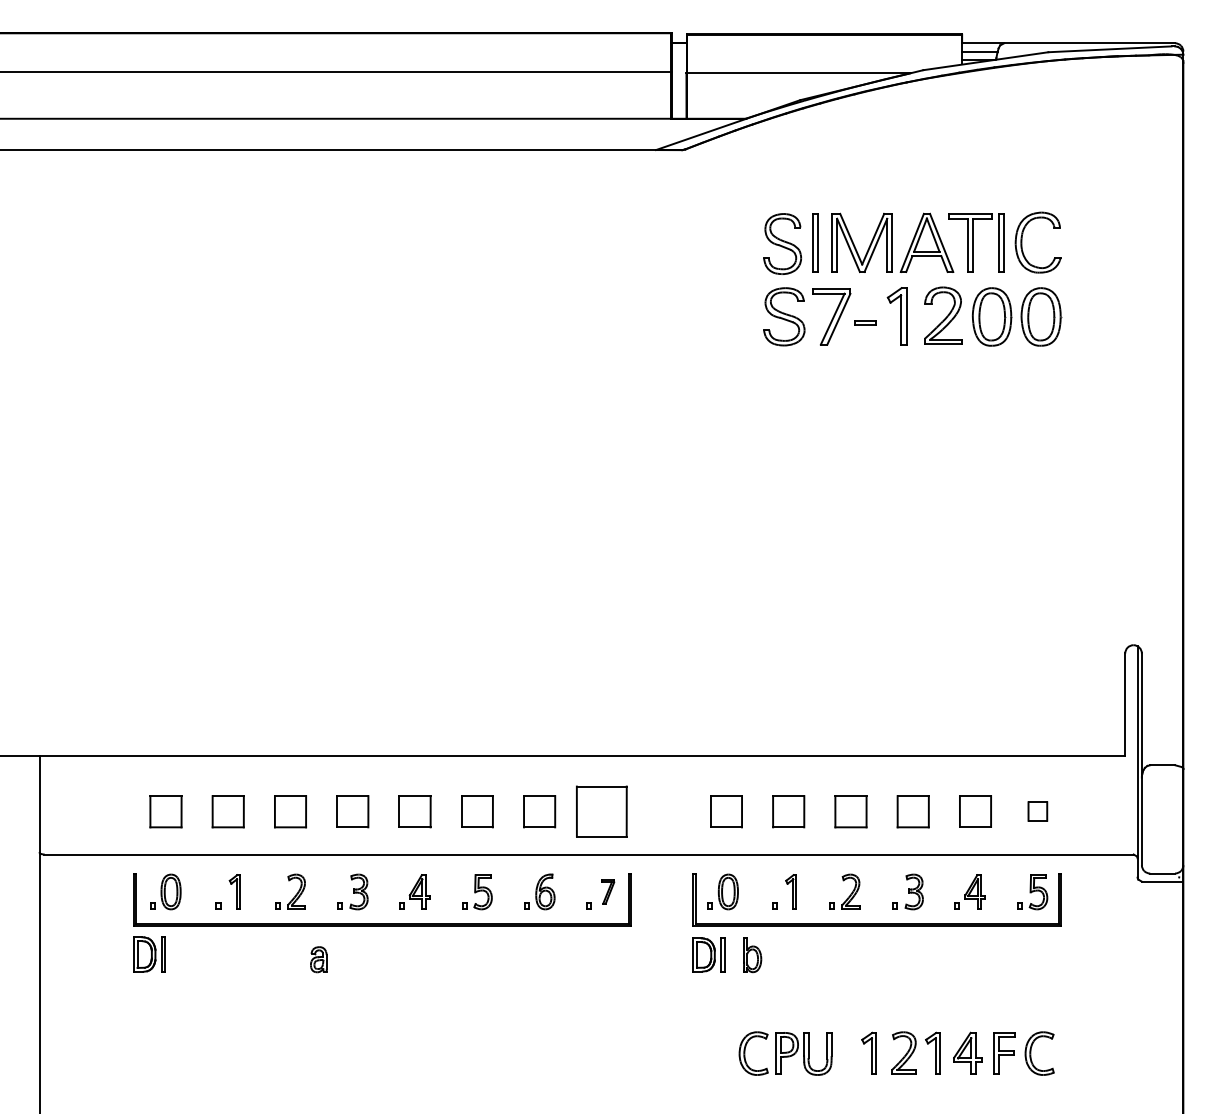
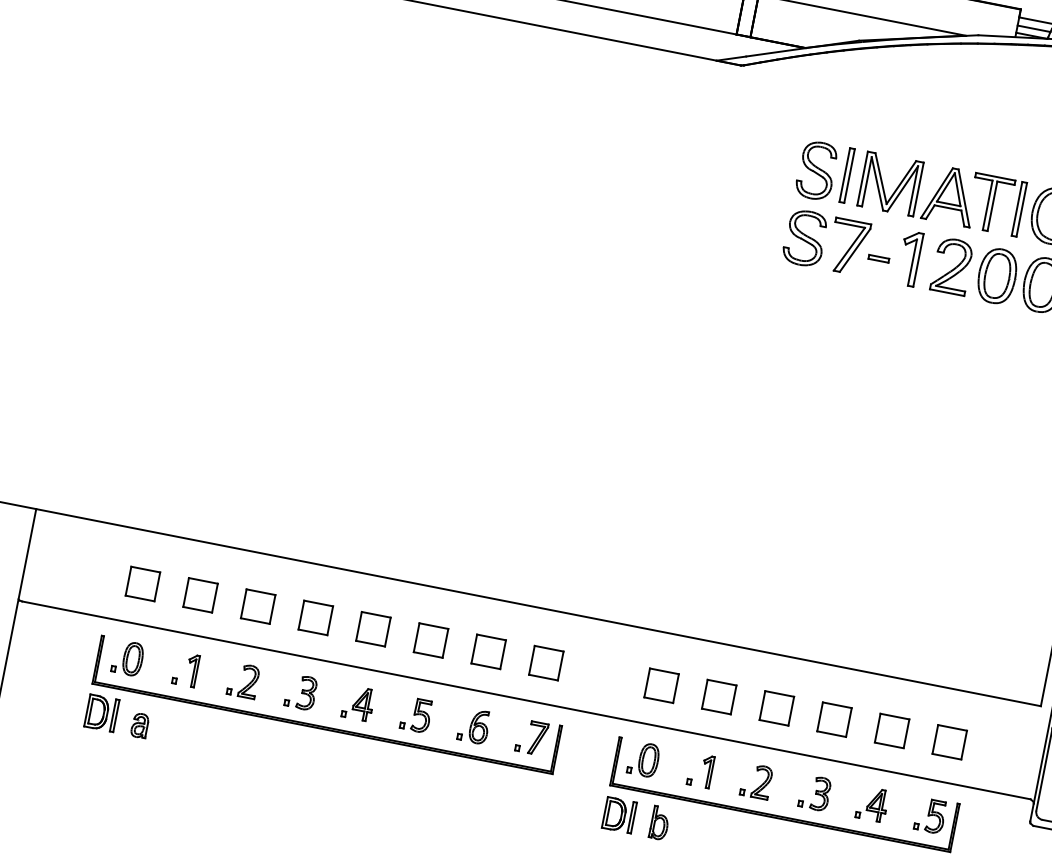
part: (601, 811) -> (546, 662), size x0.62
part: (1037, 811) -> (949, 742), size x1.67
part: (607, 891) -> (537, 738), size x1.43
part: (318, 959) -> (139, 725), moved

